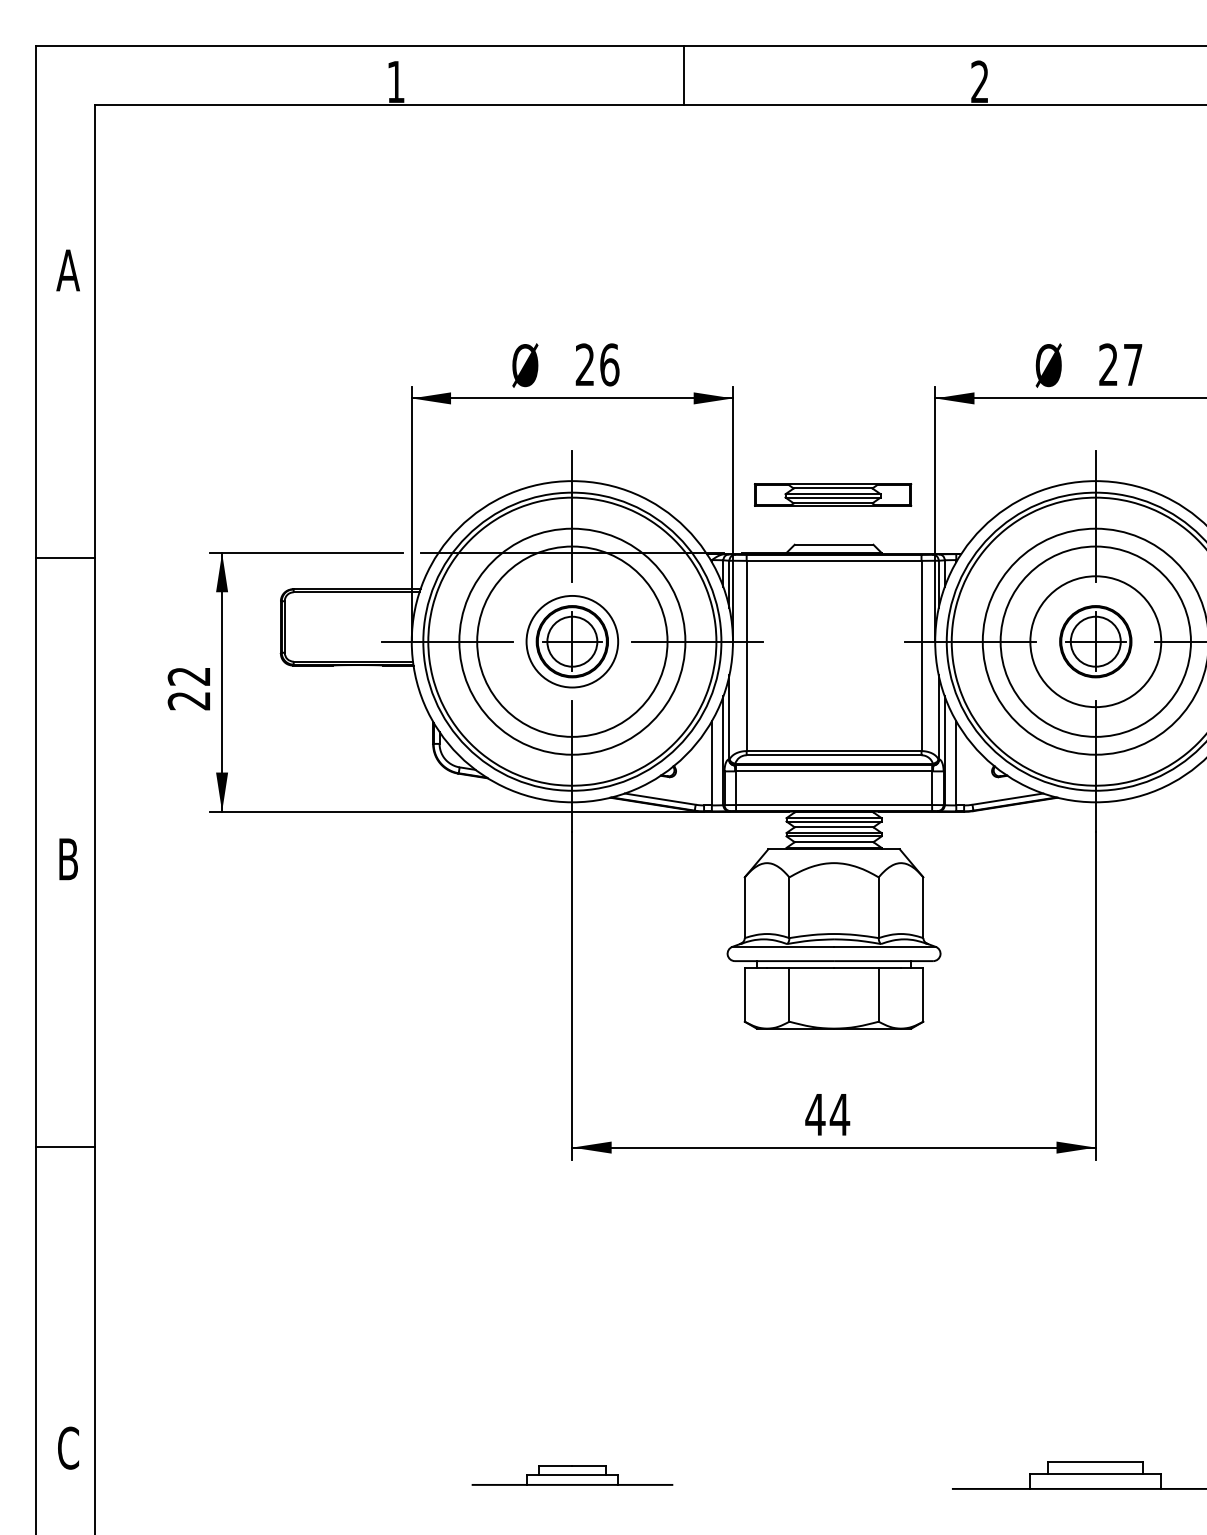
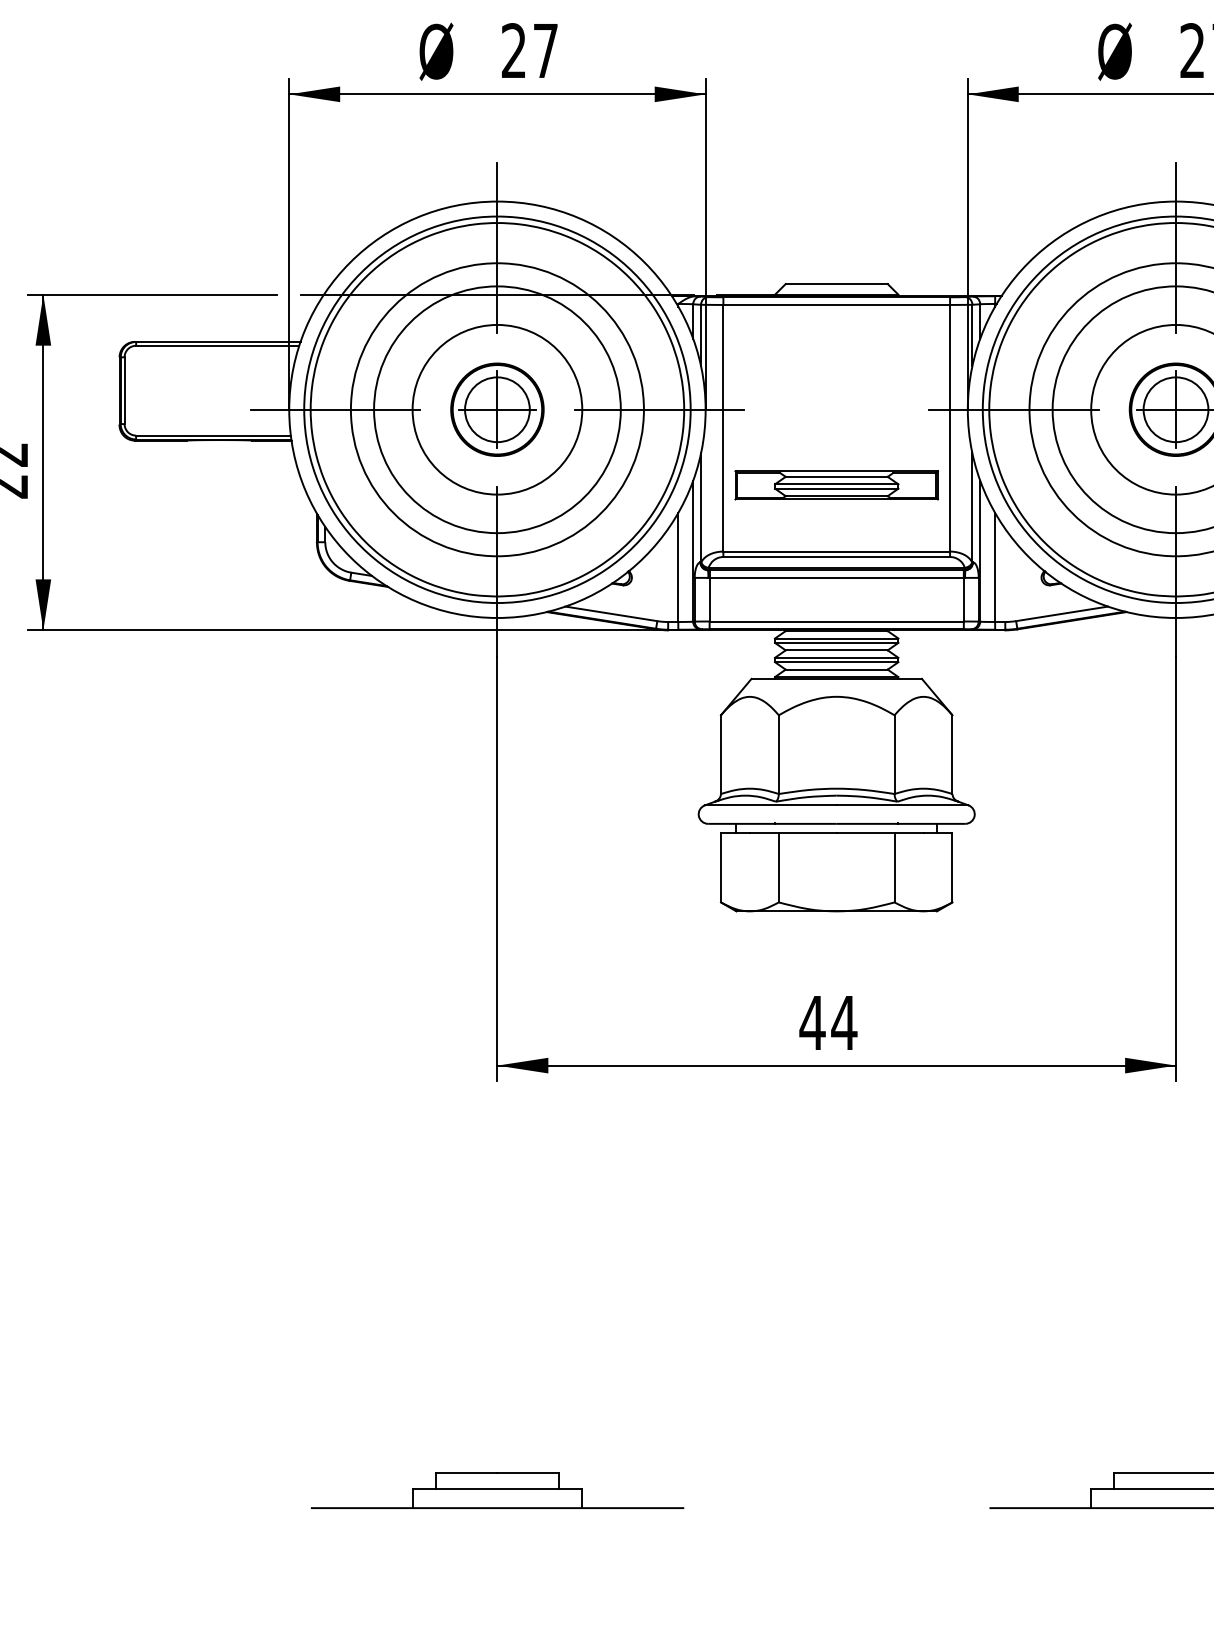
text: (609, 364) -> (545, 50), 26 -> 27
part: (833, 494) -> (837, 484), moved
circle: (571, 641) -> (496, 409), size x1.43
part: (572, 1475) -> (497, 1490), size x1.43

